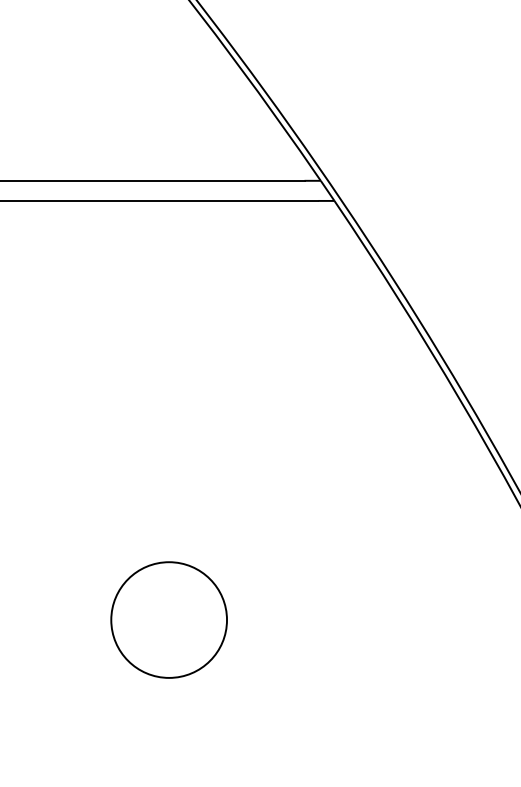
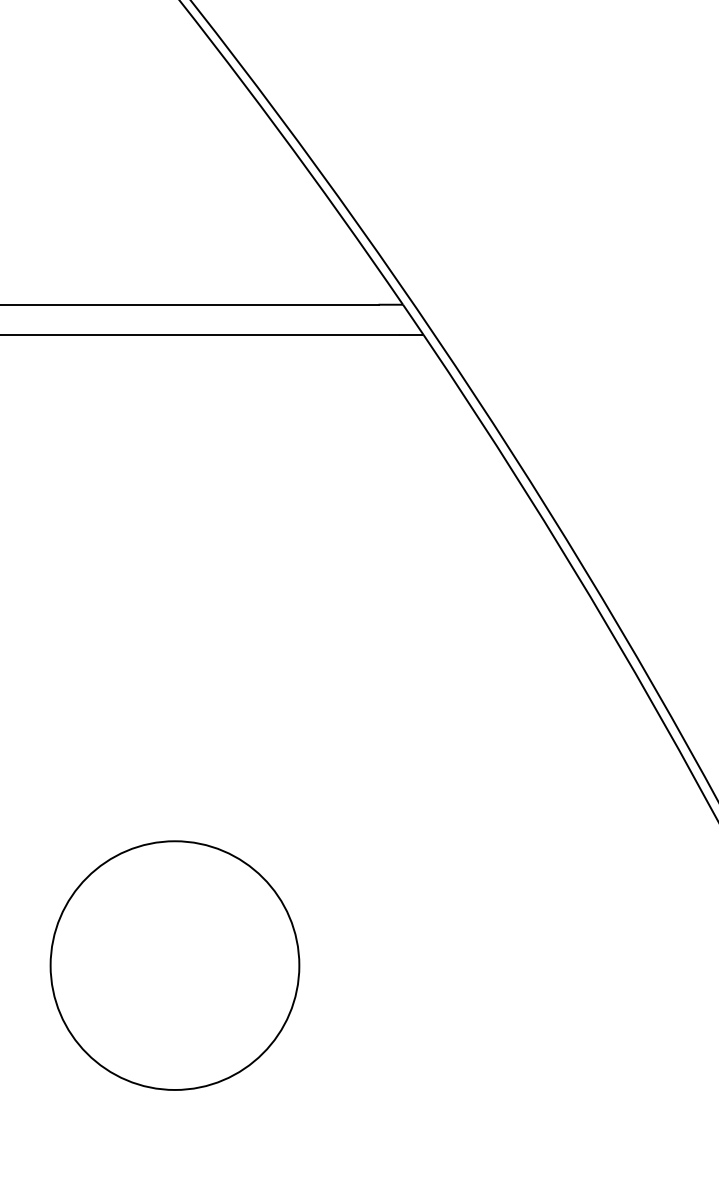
circle: (168, 619) -> (173, 964), size x1.43

